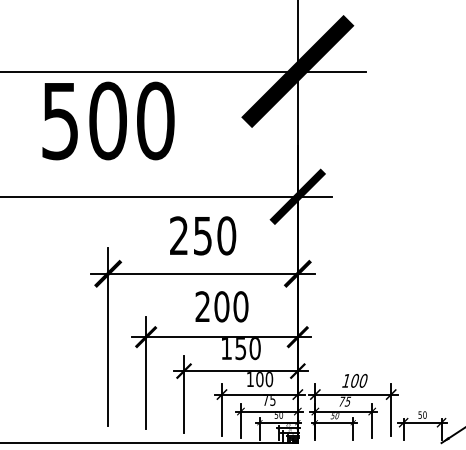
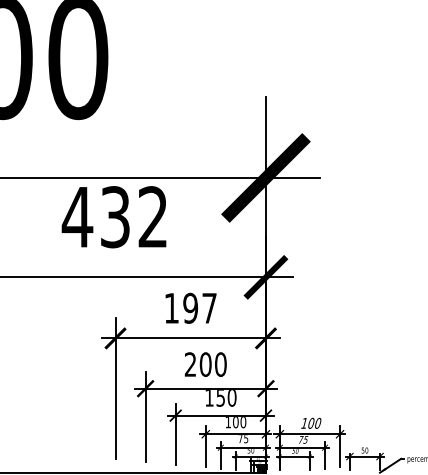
text: (106, 121) -> (114, 217), 500 -> 432
text: (202, 234) -> (190, 307), 250 -> 197

